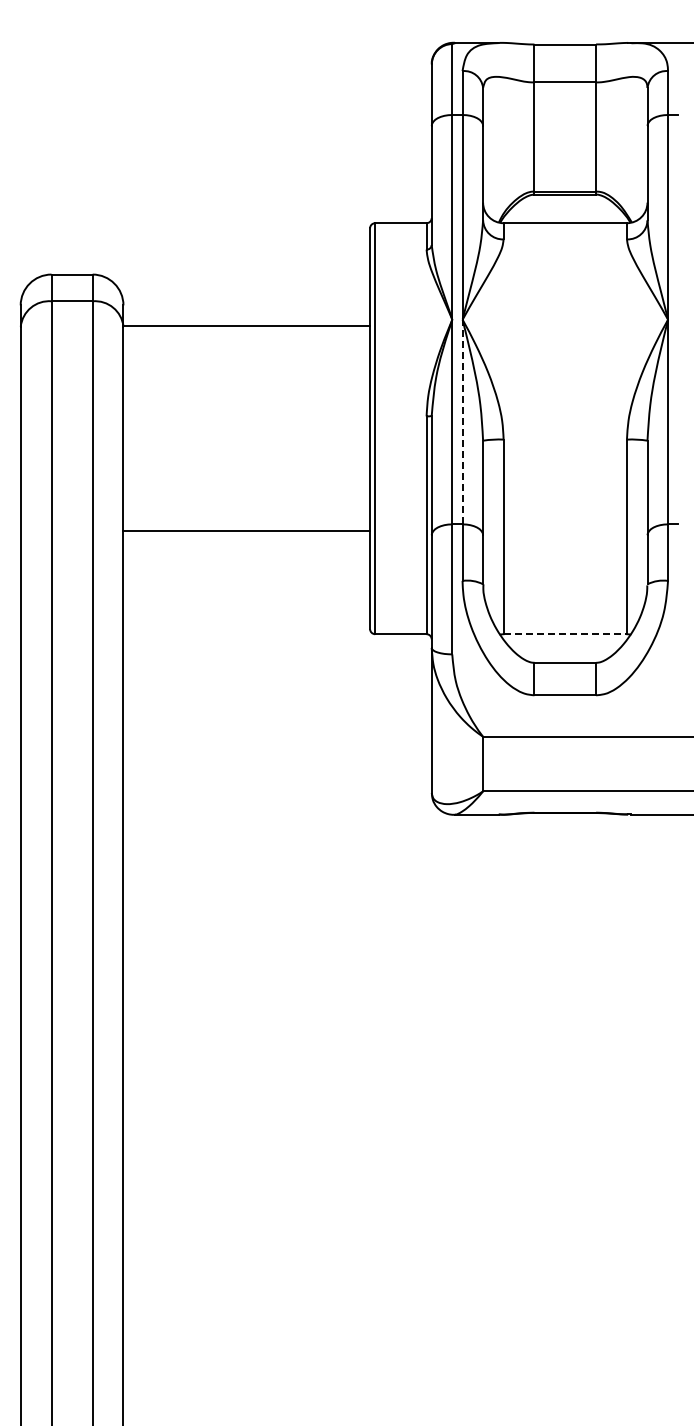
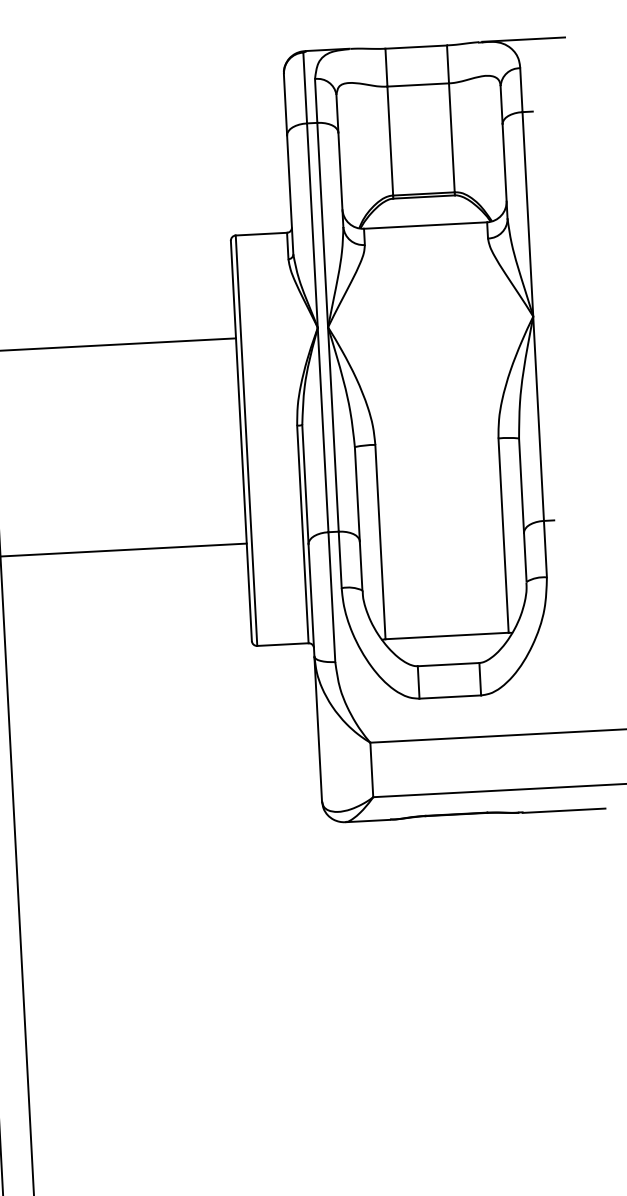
line: (462, 421) -> (333, 428), dashed -> solid
line: (565, 634) -> (447, 636), dashed -> solid

